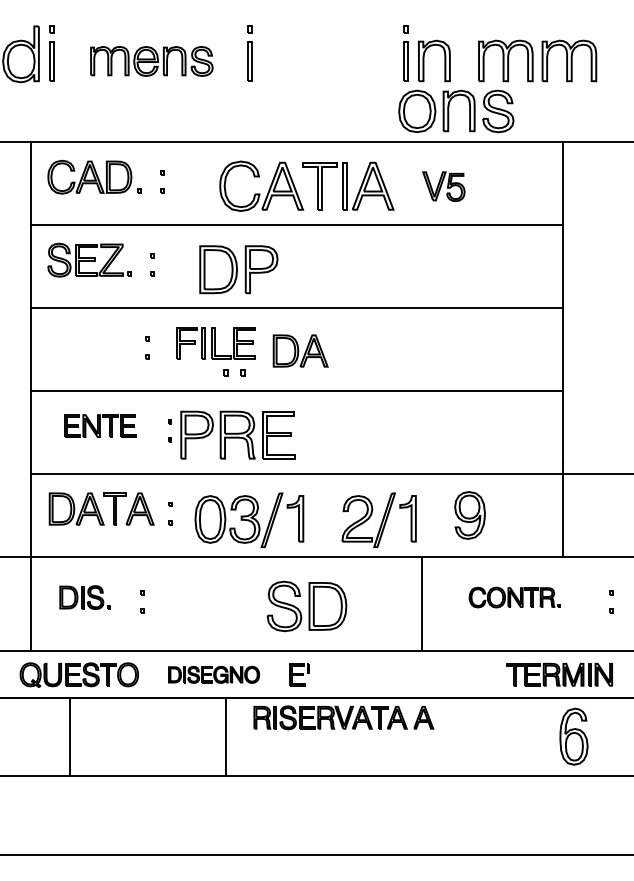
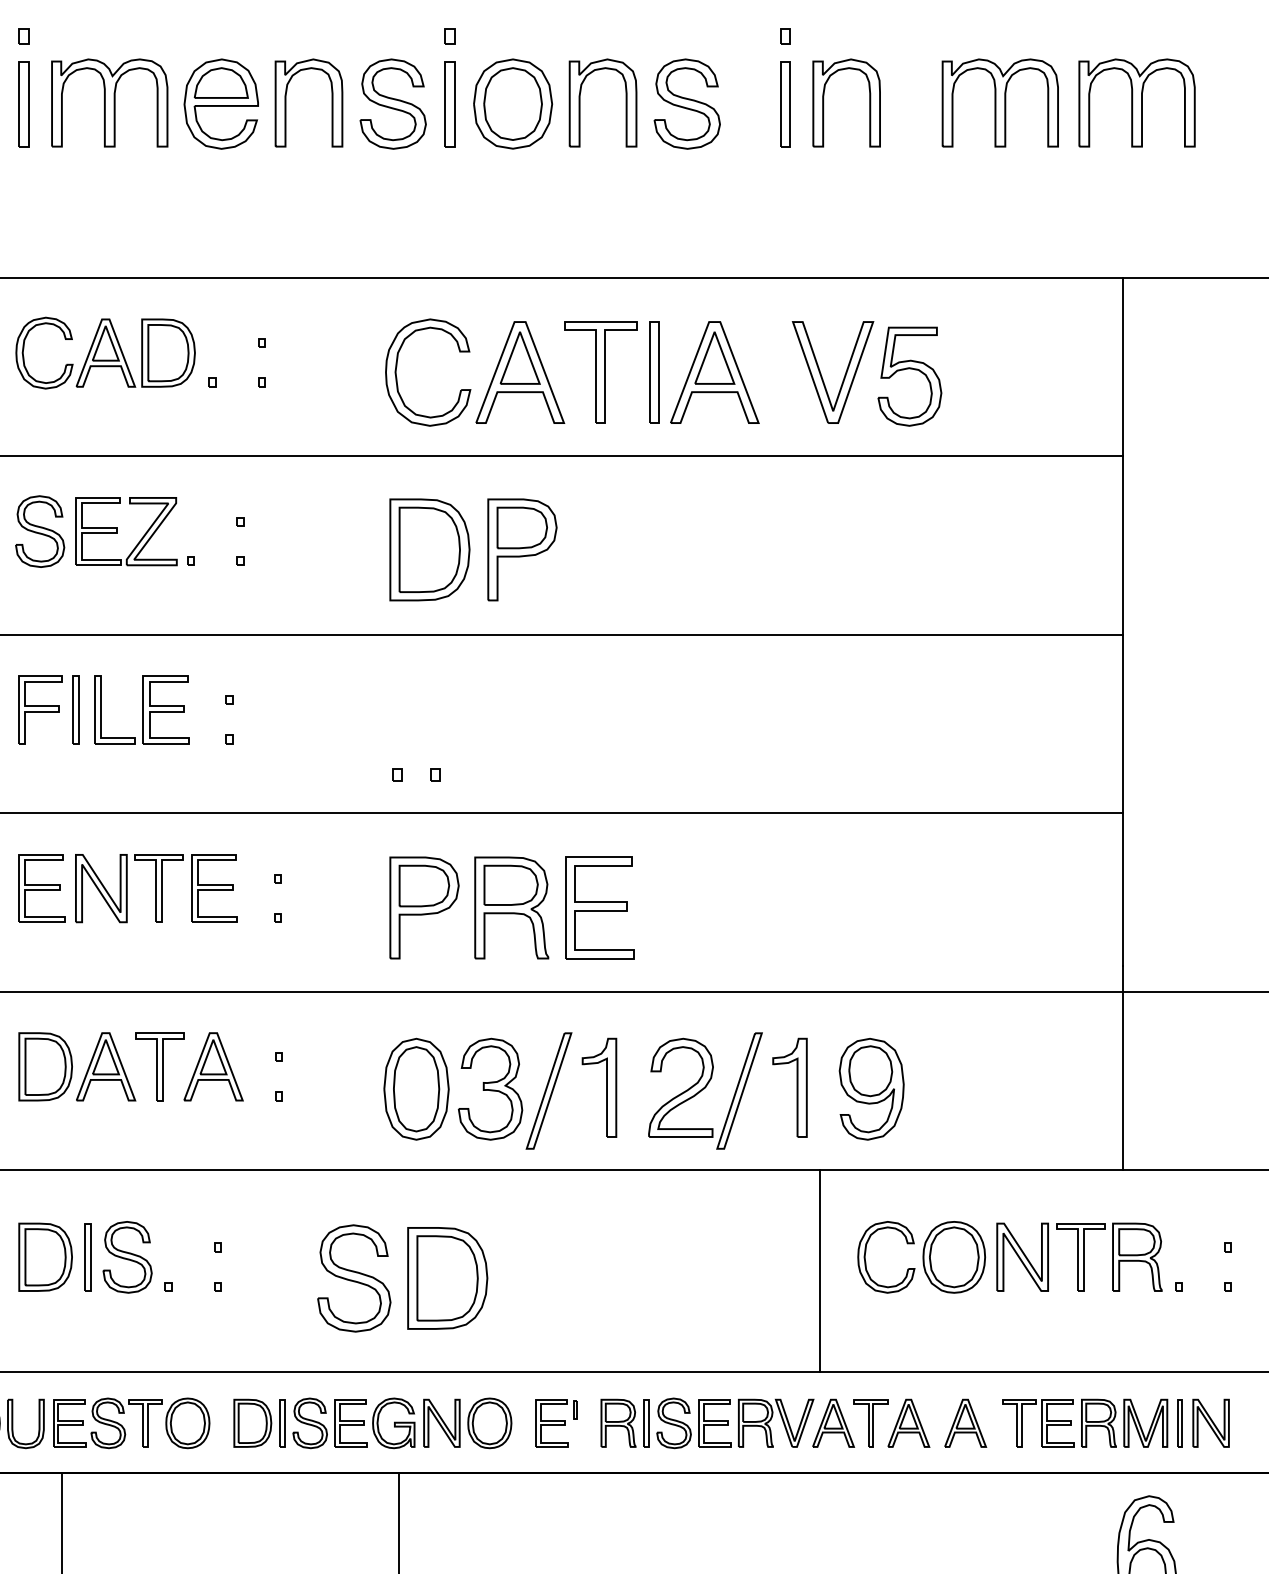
part: (151, 61) -> (238, 104), size x1.43
part: (449, 111) -> (582, 104), moved
part: (443, 186) -> (866, 373), size x1.67
part: (238, 269) -> (472, 549), moved
part: (215, 343) -> (102, 710), moved
part: (300, 350) -> (558, 725), removed
part: (100, 425) -> (128, 887), size x1.43
part: (237, 434) -> (511, 906), moved
part: (469, 515) -> (870, 1089), moved
part: (249, 519) -> (500, 1089), moved
part: (84, 597) -> (94, 1257), size x1.43
part: (514, 597) -> (1018, 1257), size x1.67
part: (306, 606) -> (401, 1278), moved
part: (213, 674) -> (371, 1422), size x1.43
part: (343, 717) -> (793, 1422), moved

